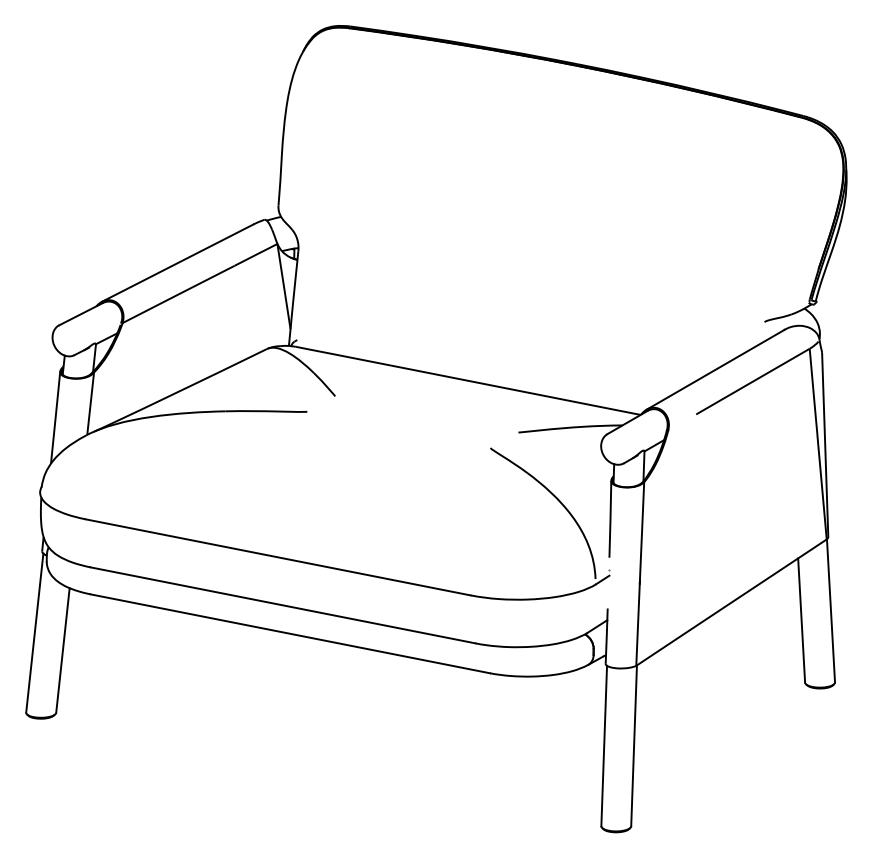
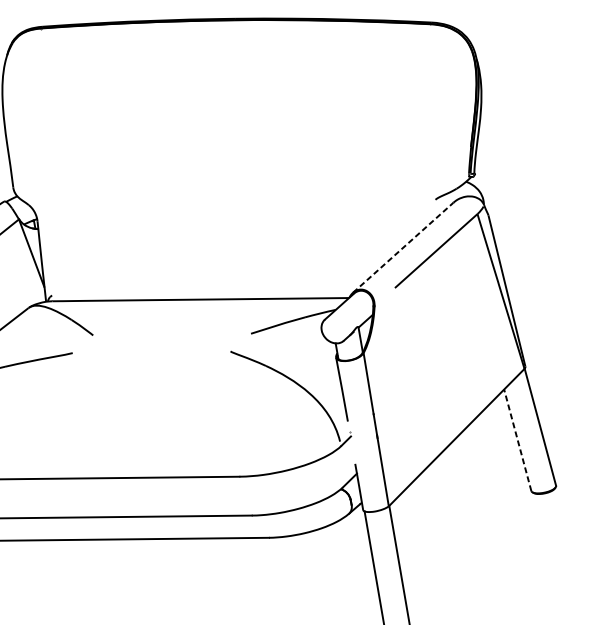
line: (715, 369) -> (403, 247), solid -> dashed
line: (801, 620) -> (517, 440), solid -> dashed

